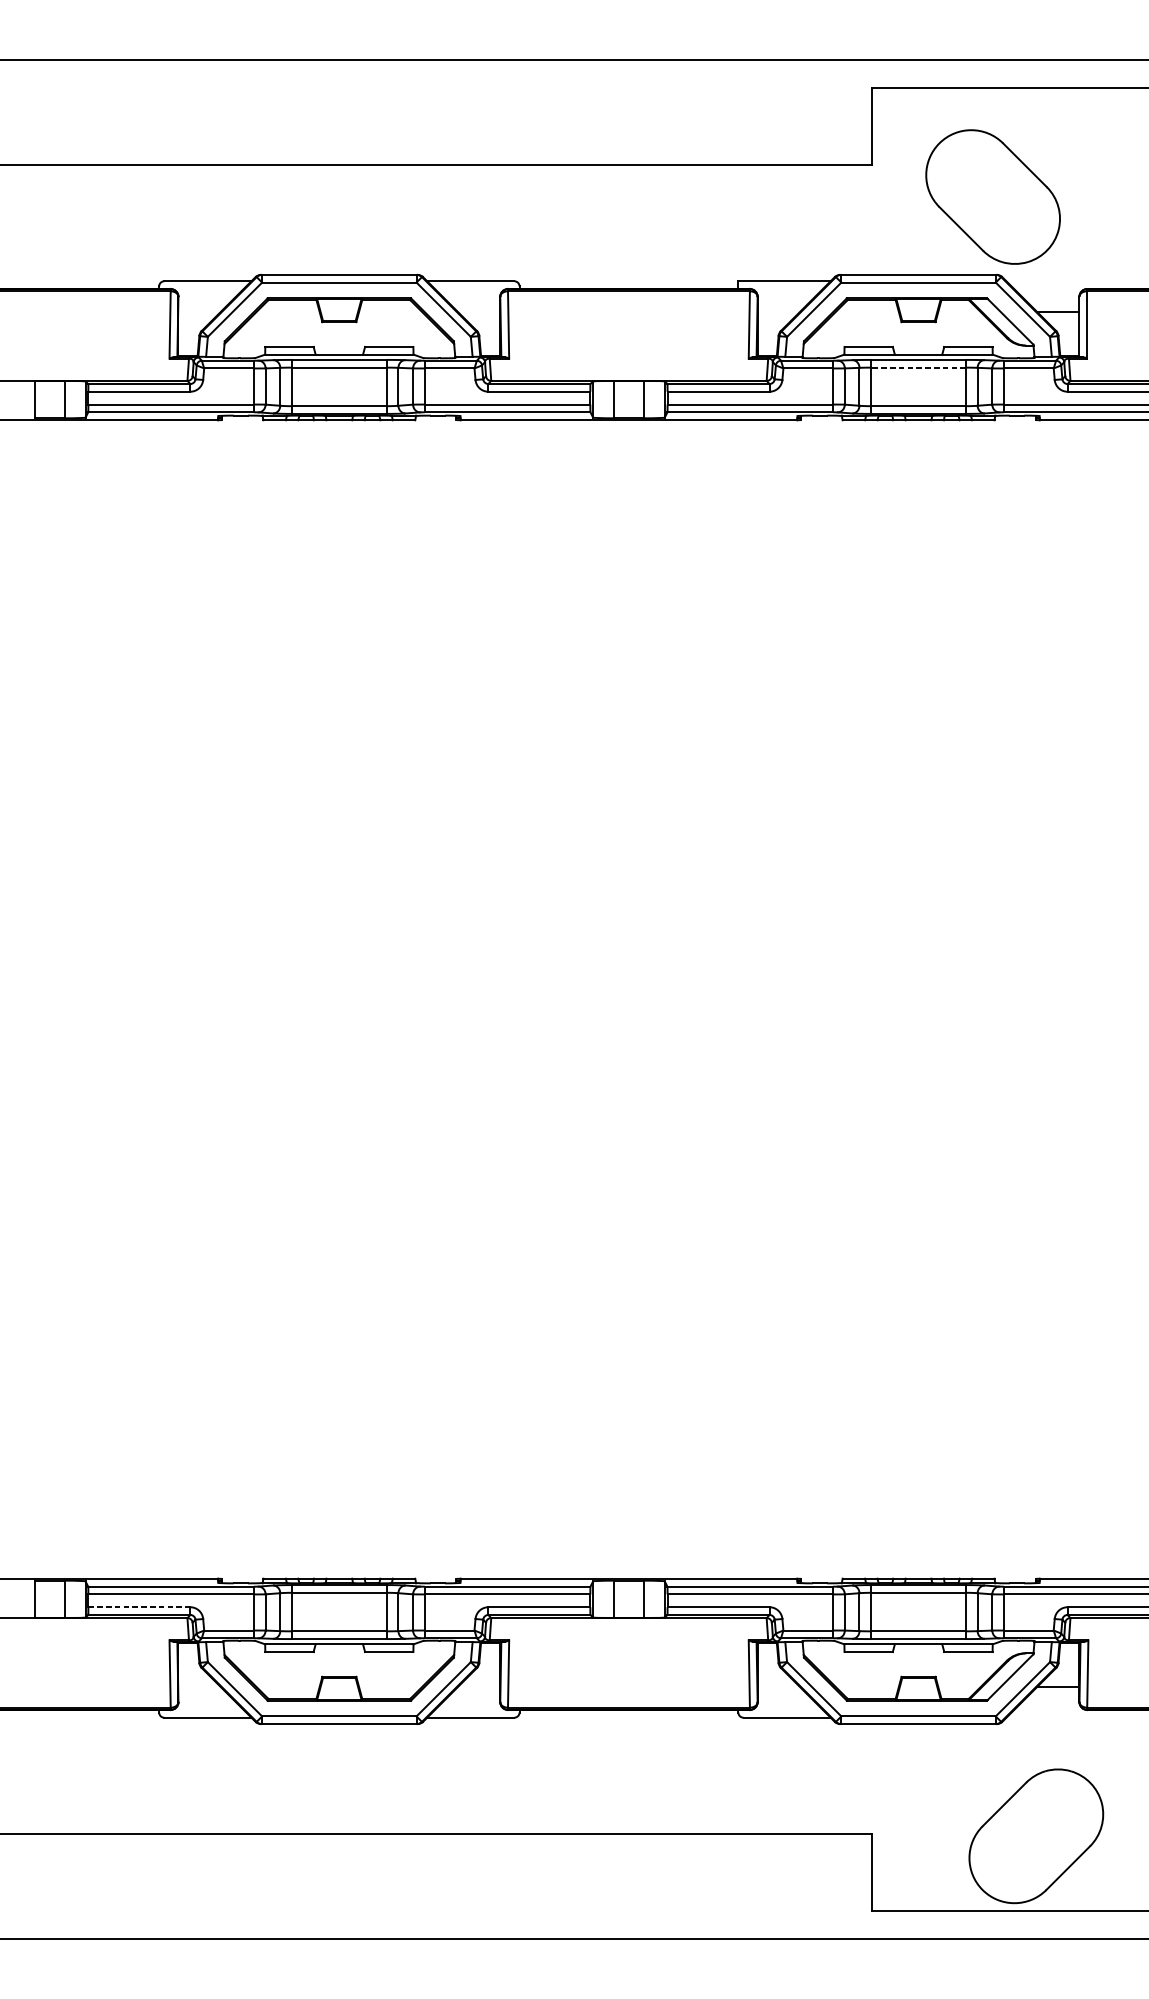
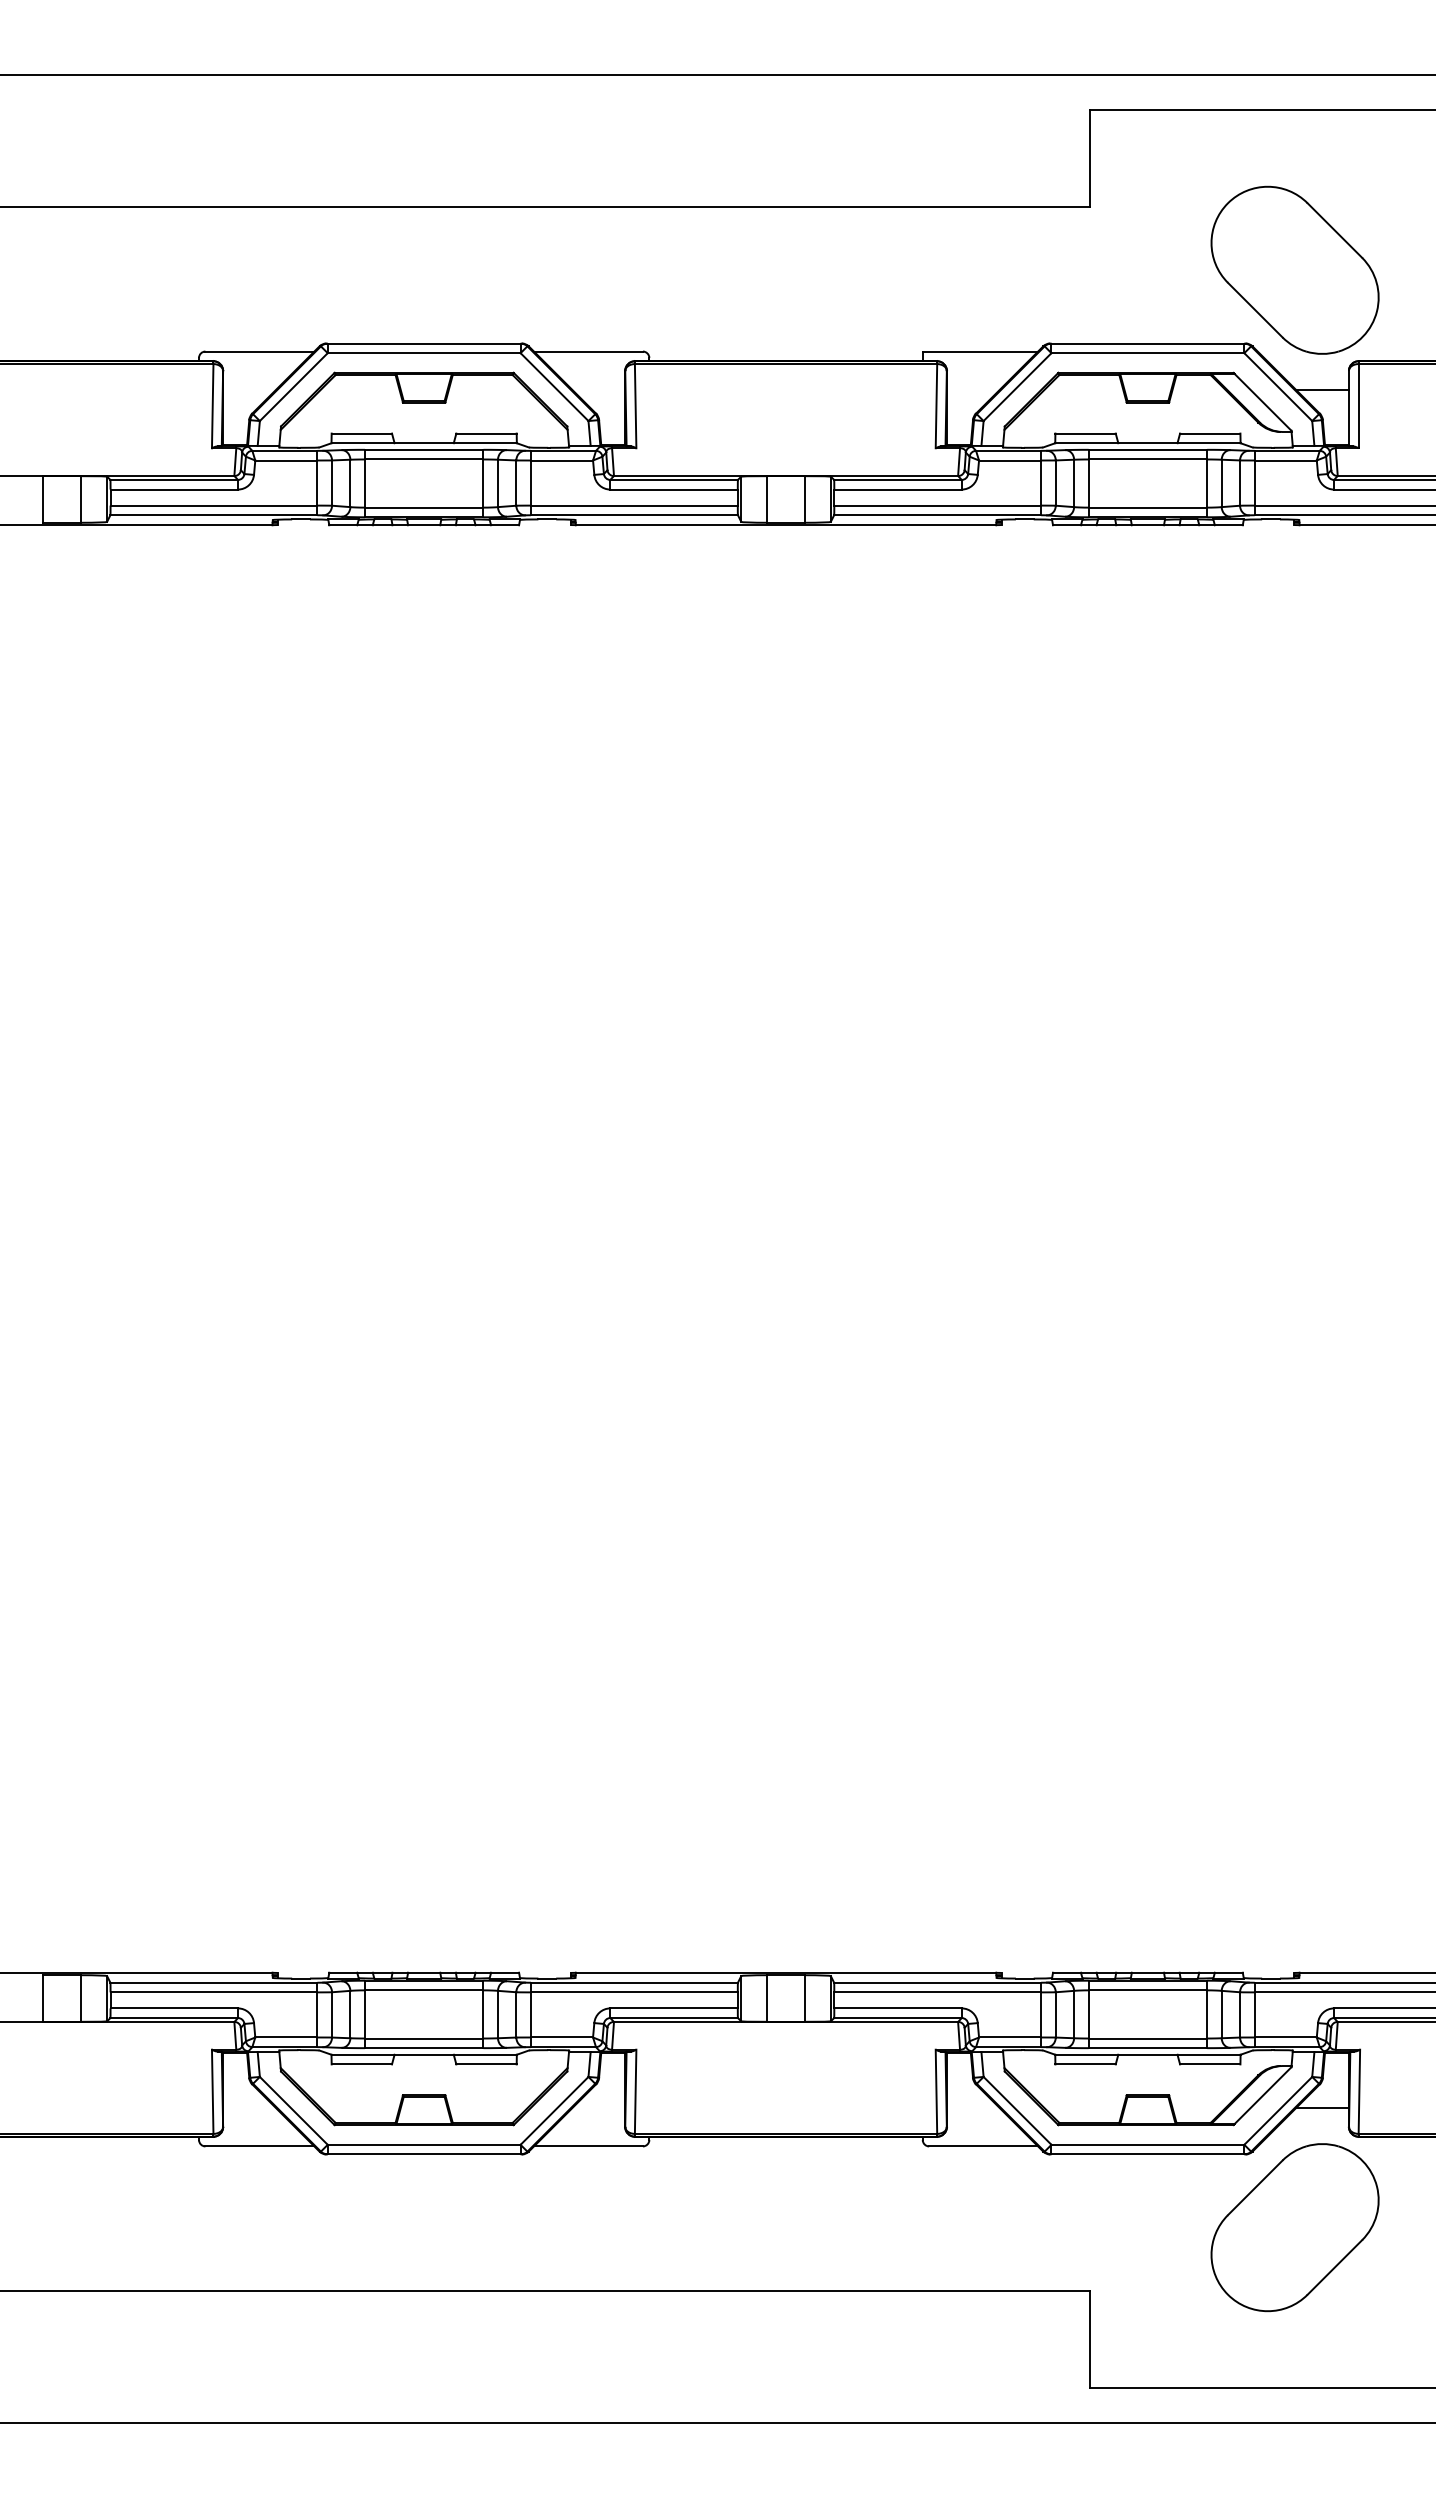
part: (992, 196) -> (1294, 269), moved
line: (918, 367) -> (1147, 459), dashed -> solid
line: (139, 1607) -> (174, 2008), dashed -> solid
part: (1035, 1836) -> (1294, 2227), moved

